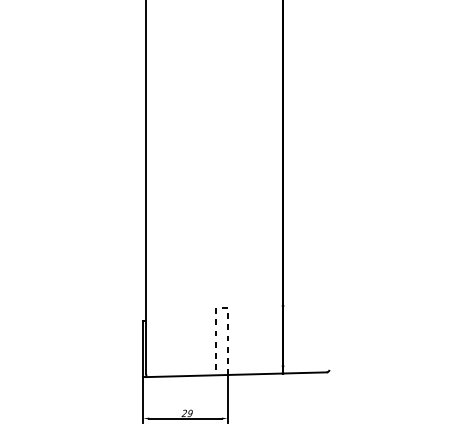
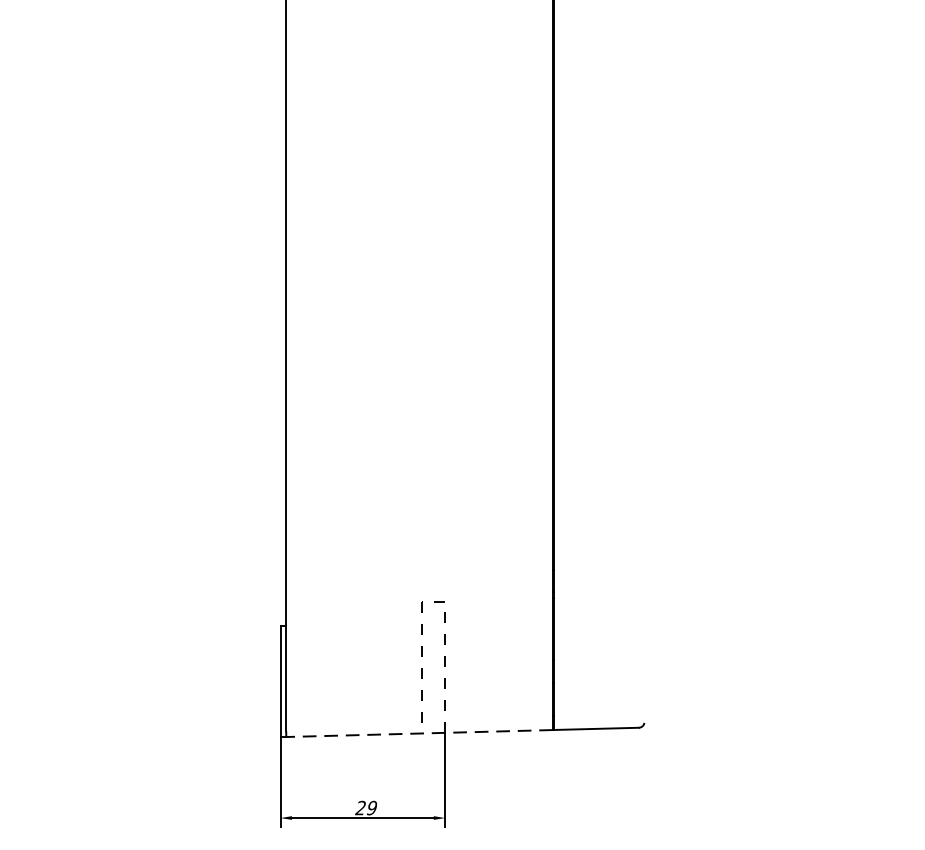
line: (214, 375) -> (419, 733), solid -> dashed

